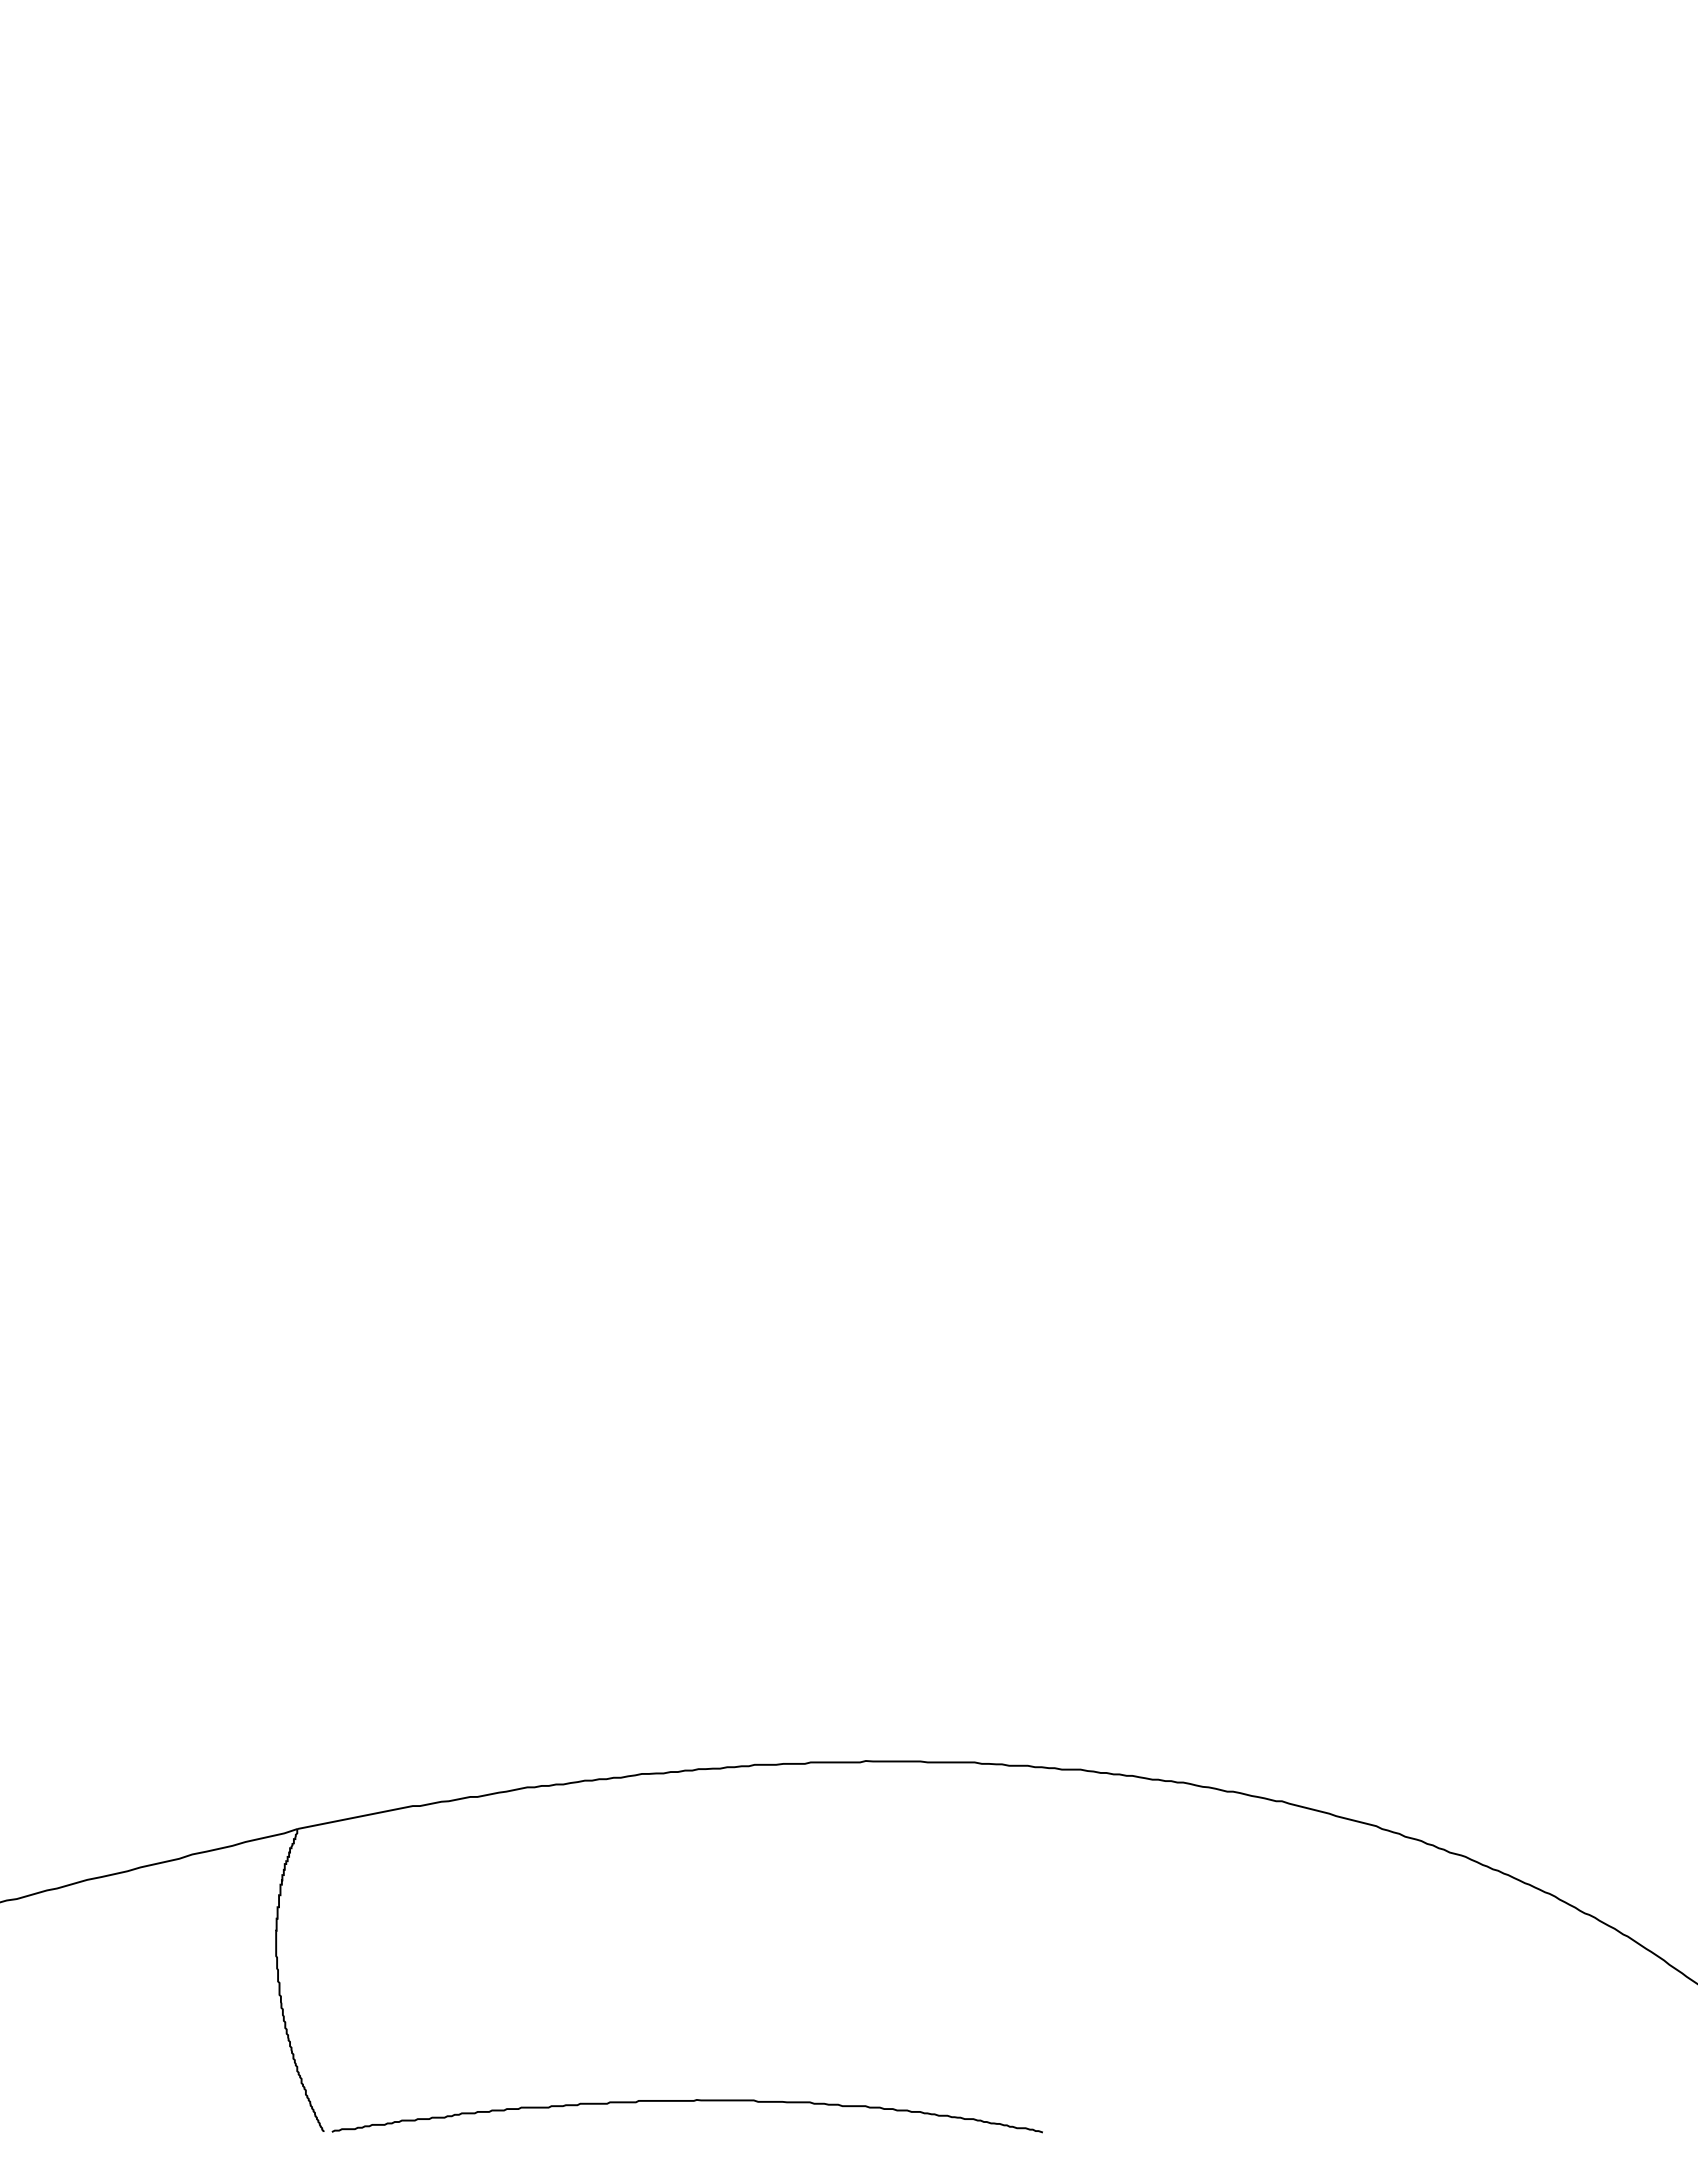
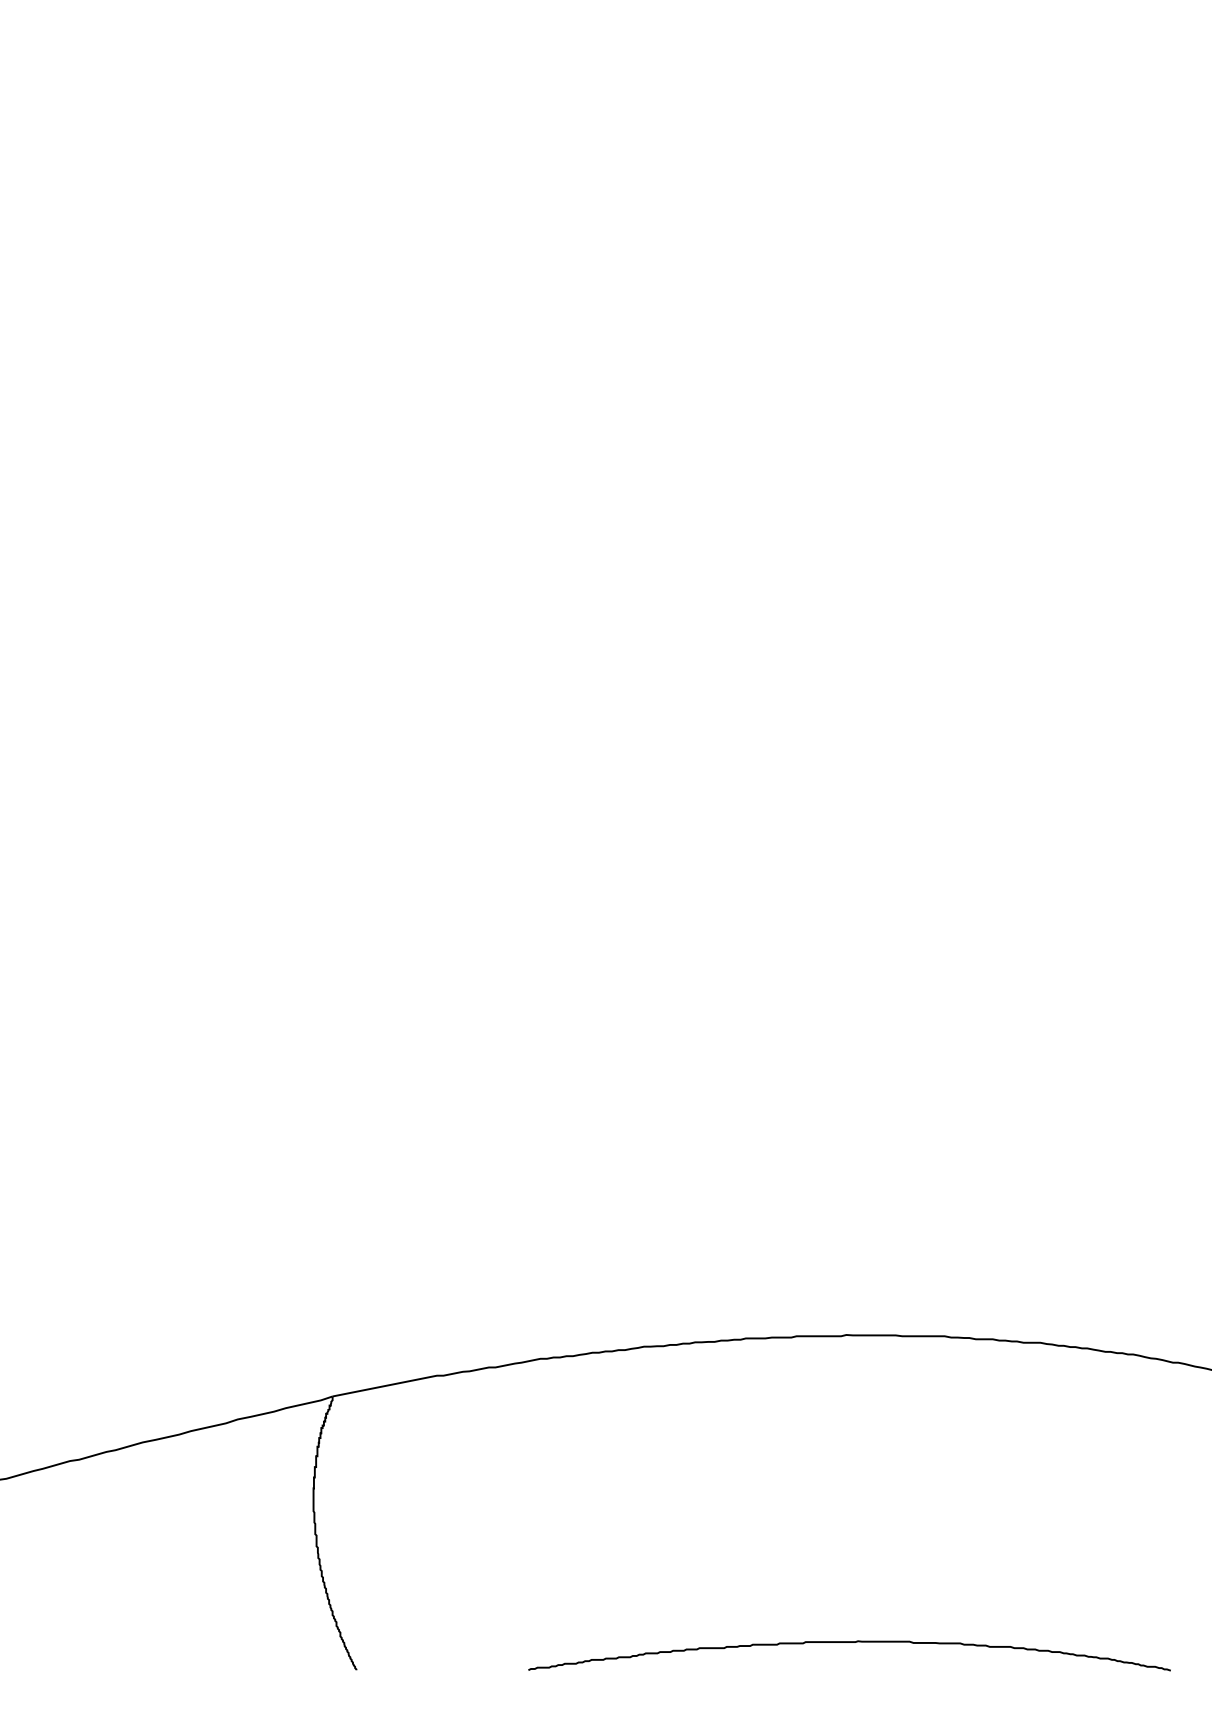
curve: (686, 2101) -> (848, 1642), moved

